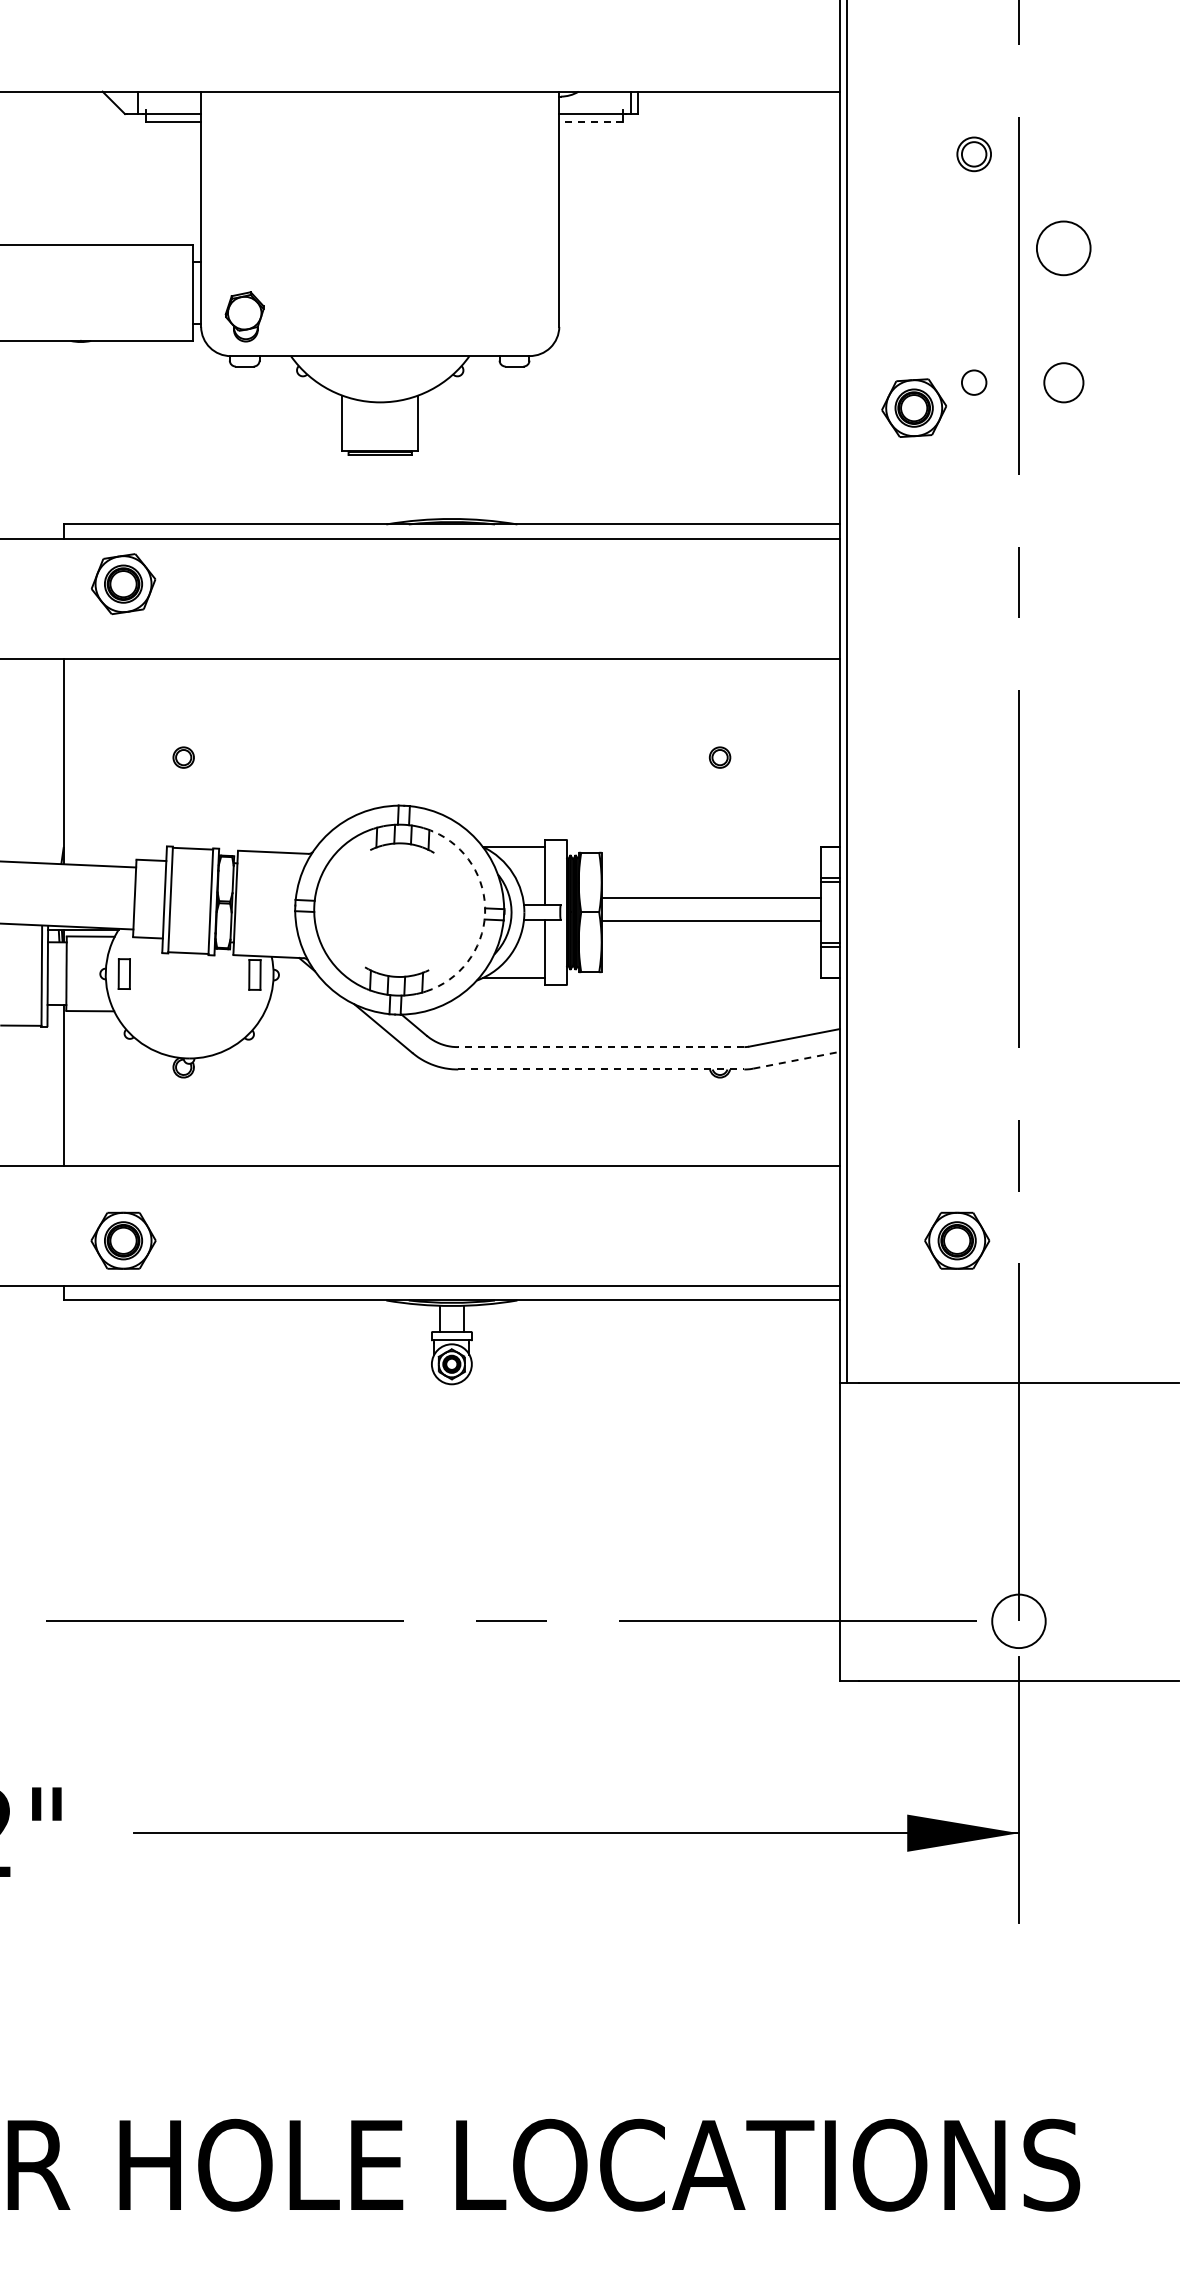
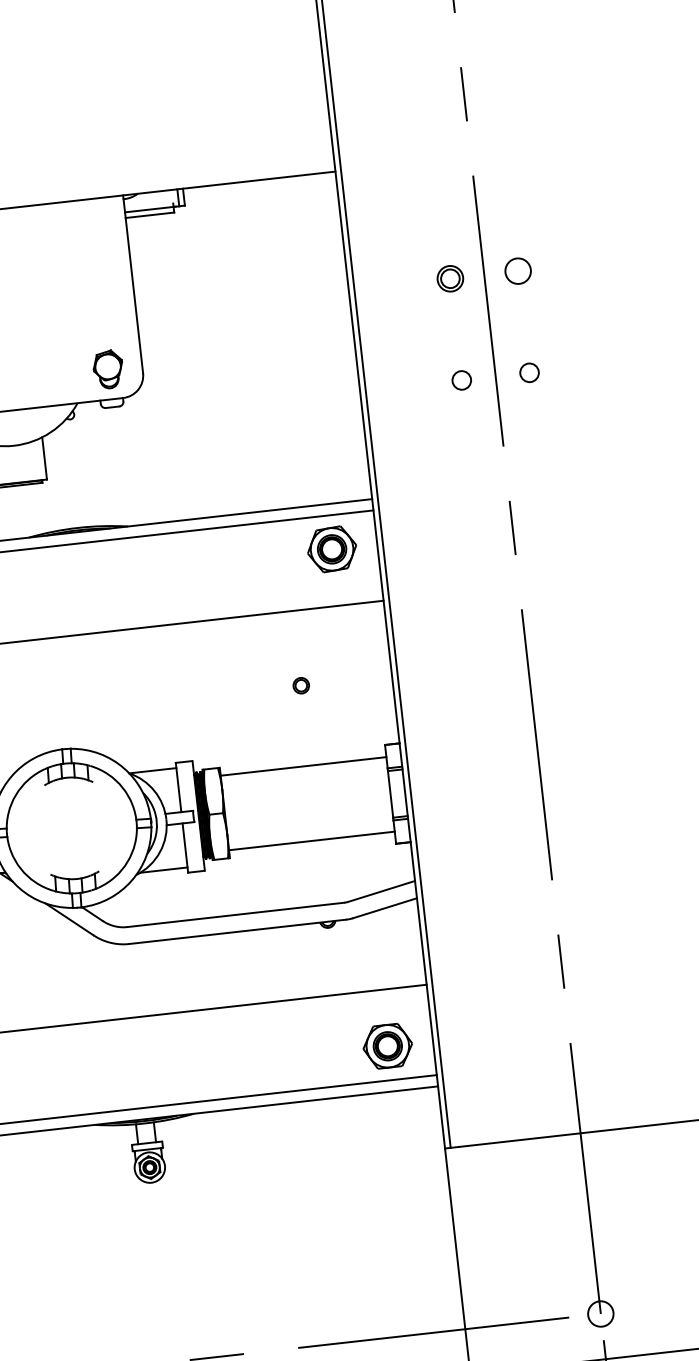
line: (590, 121) -> (149, 215), dashed -> solid
part: (973, 154) -> (449, 278), moved
circle: (1063, 248) -> (518, 271), size x0.62
part: (514, 316) -> (108, 369), added
circle: (1063, 382) -> (529, 372), size x0.62
part: (914, 407) -> (332, 548), moved
line: (710, 897) -> (311, 840), moved
arc: (485, 913) -> (137, 823), dashed -> solid
line: (710, 921) -> (303, 766), moved
line: (600, 1047) -> (235, 915), dashed -> solid
line: (797, 1060) -> (385, 908), dashed -> solid
line: (601, 1069) -> (238, 931), dashed -> solid
part: (957, 1240) -> (388, 1046), moved
circle: (1018, 1621) -> (600, 1314), size x0.62

